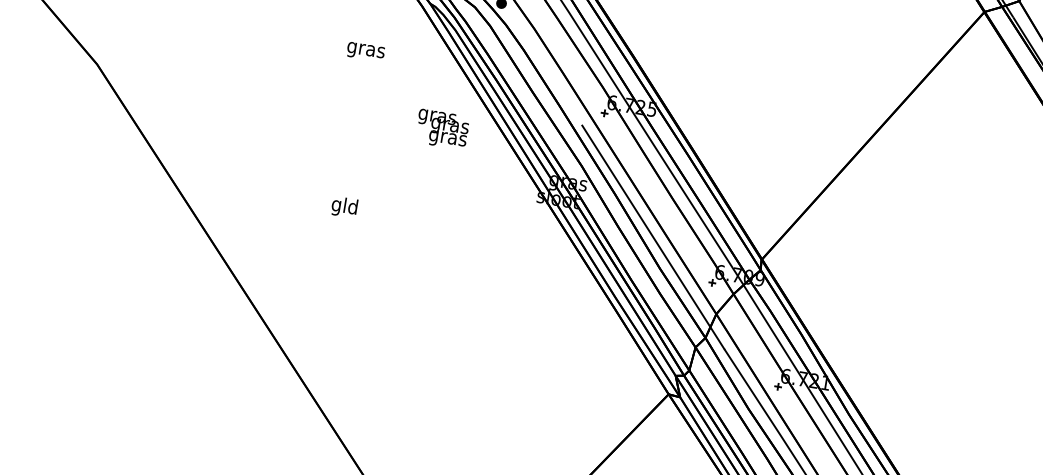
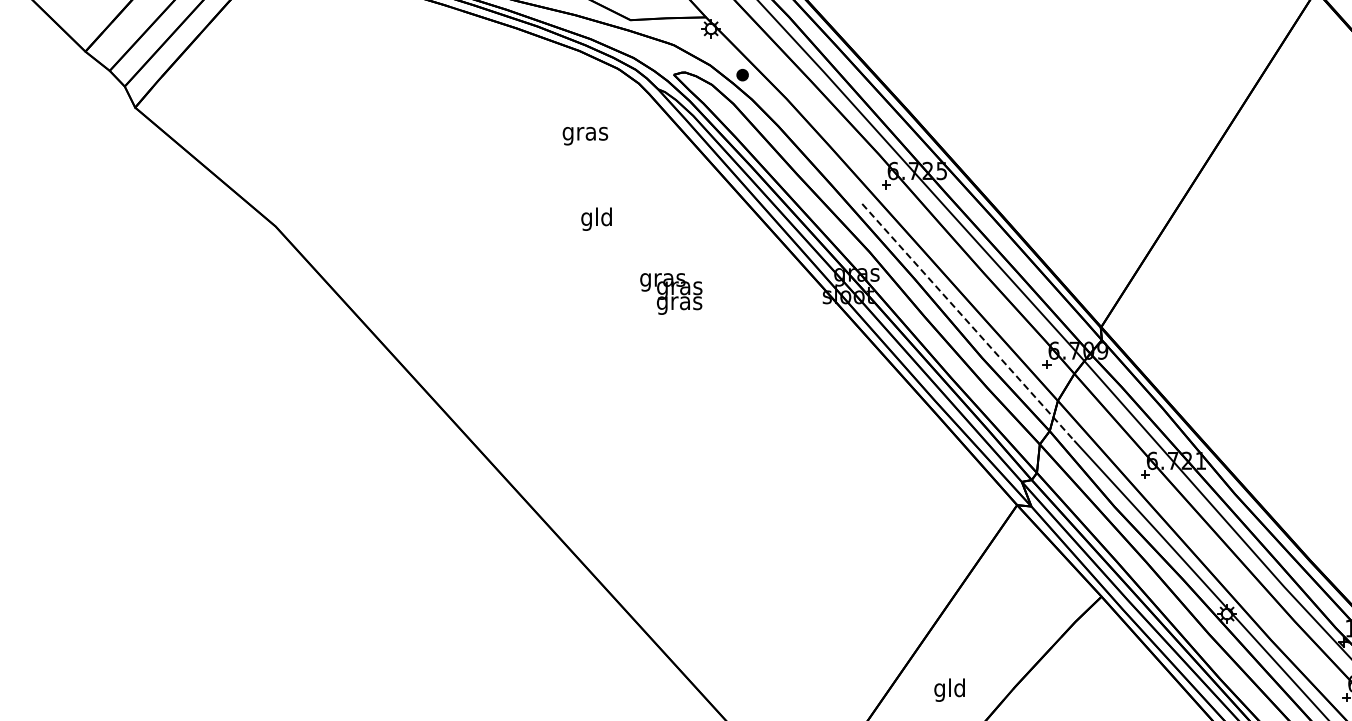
text: (365, 52) -> (585, 136), moved
text: (442, 129) -> (671, 293), moved
text: (344, 206) -> (596, 218), moved
line: (653, 237) -> (968, 322), solid -> dashed

